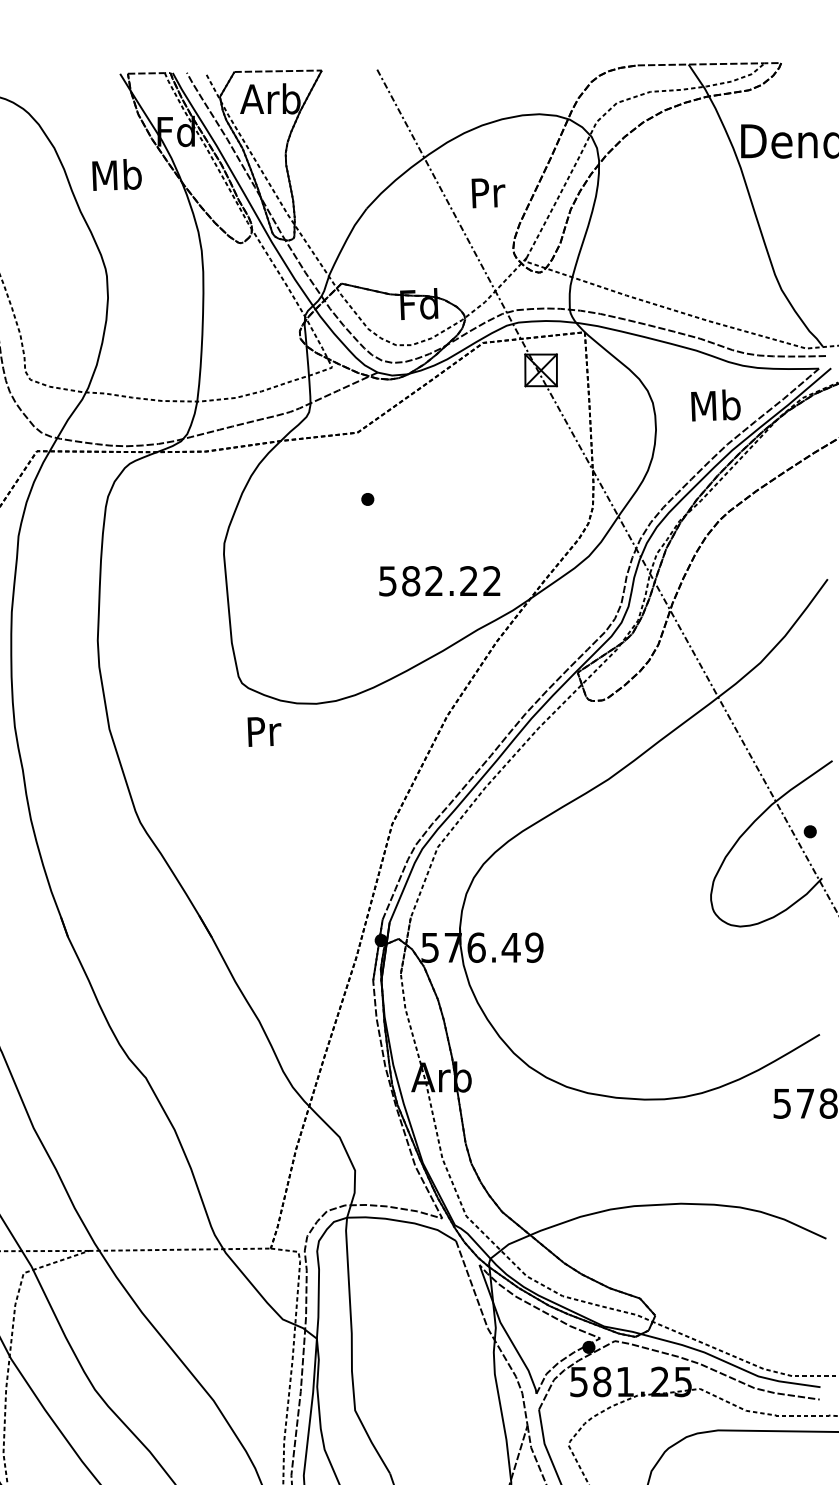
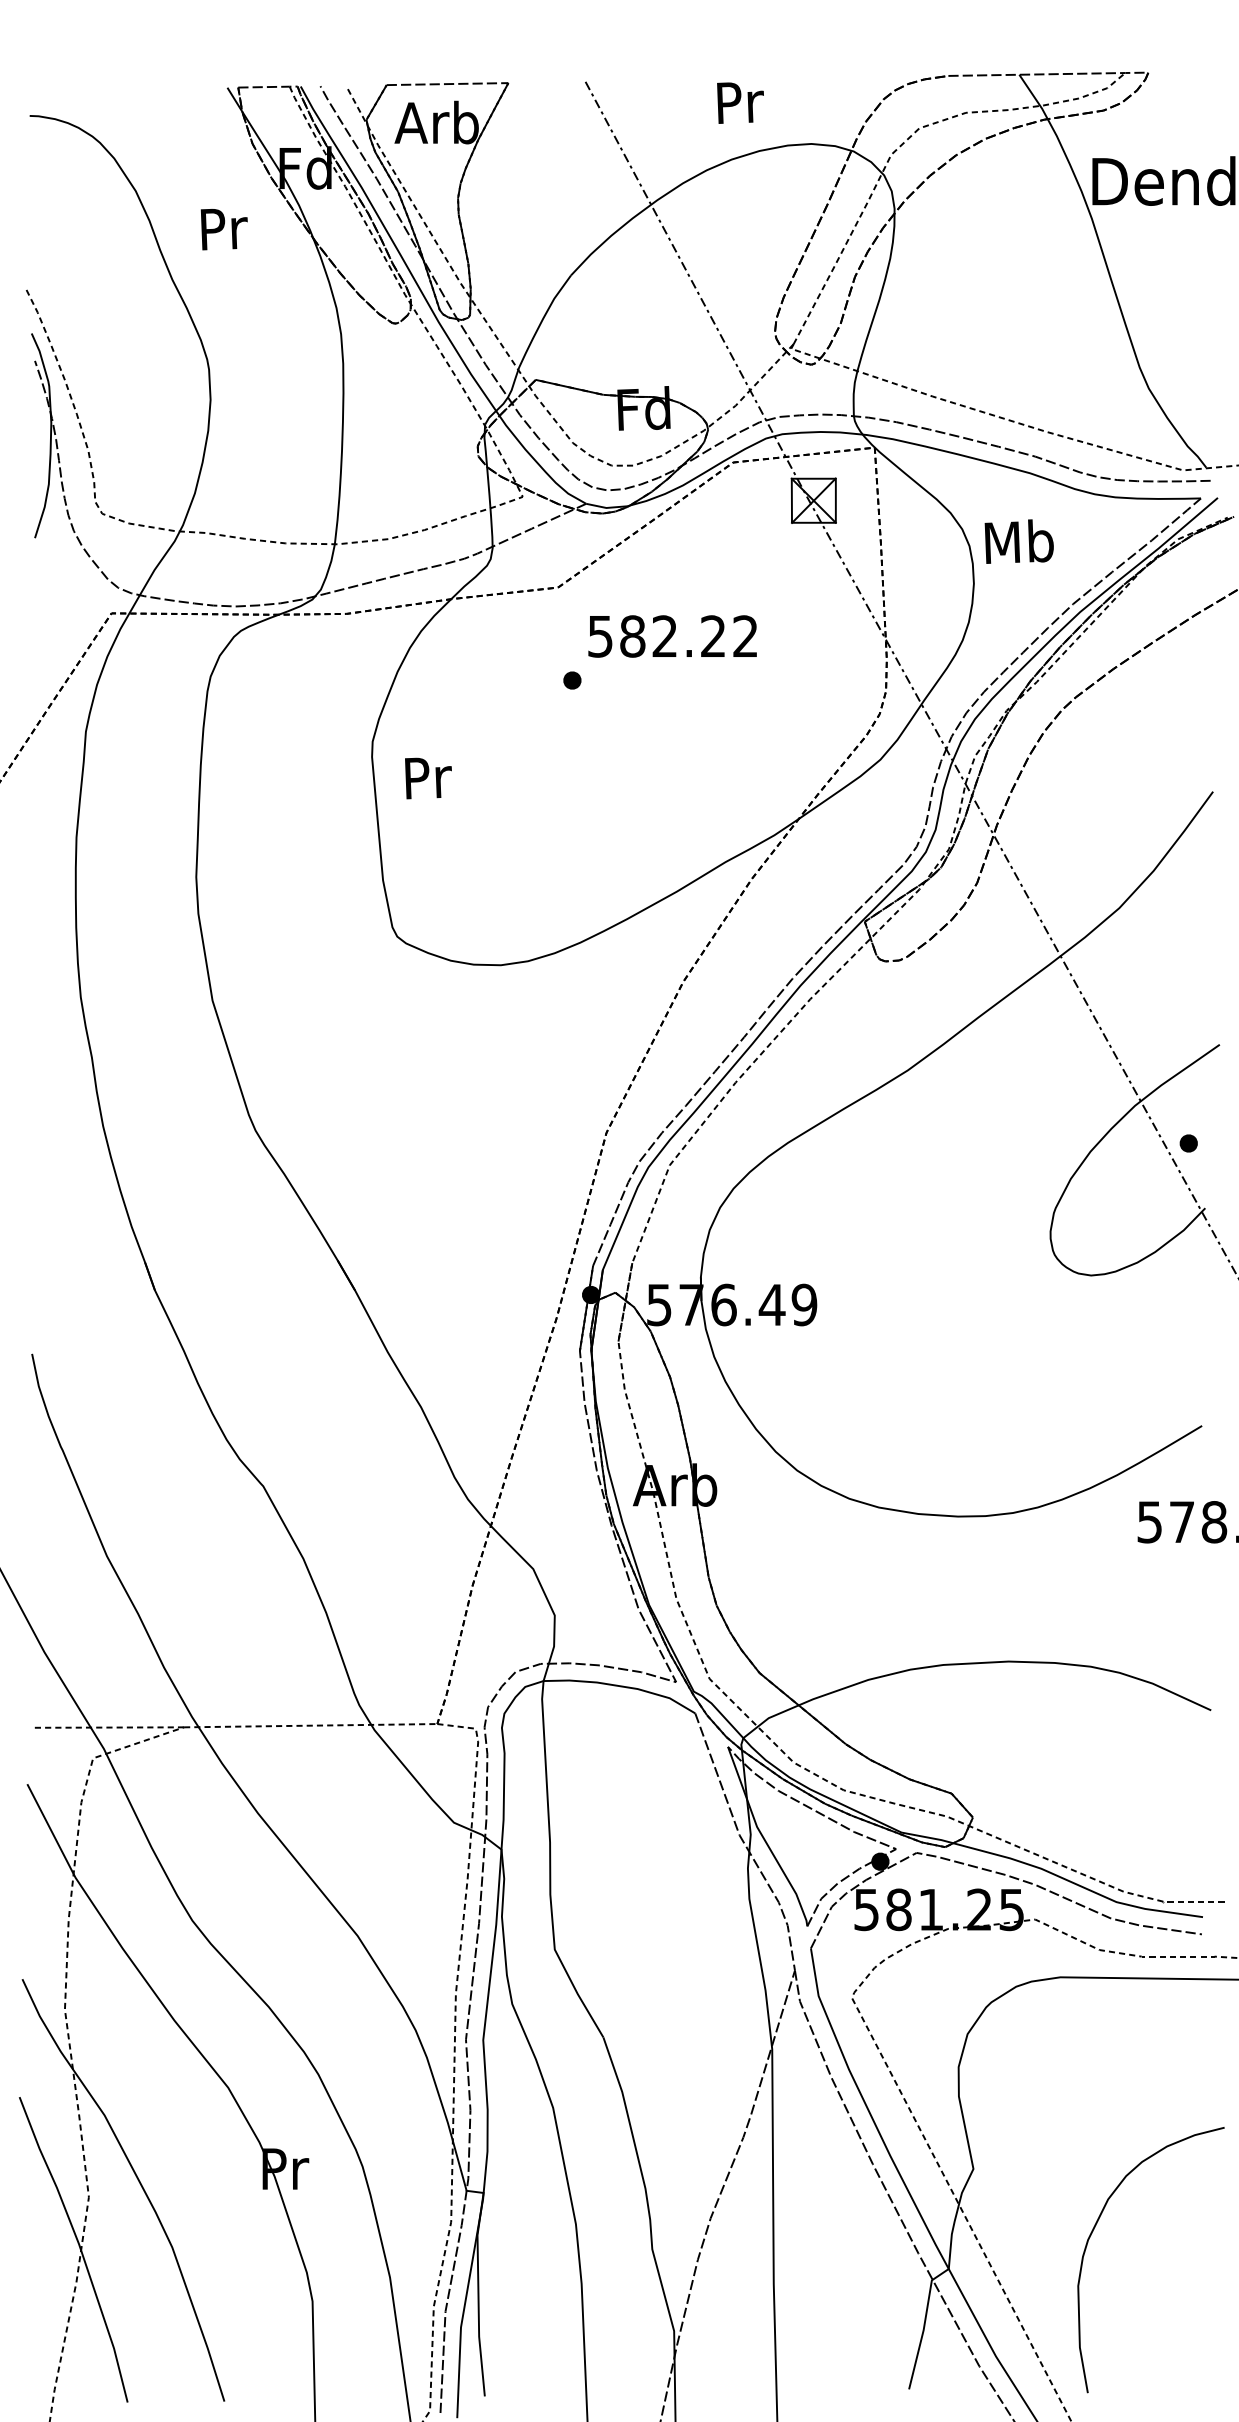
text: (116, 174) -> (222, 228), Mb -> Pr
text: (488, 192) -> (740, 102), moved
text: (715, 405) -> (1018, 541), moved
text: (439, 581) -> (672, 636), moved
text: (264, 732) -> (428, 778), moved

